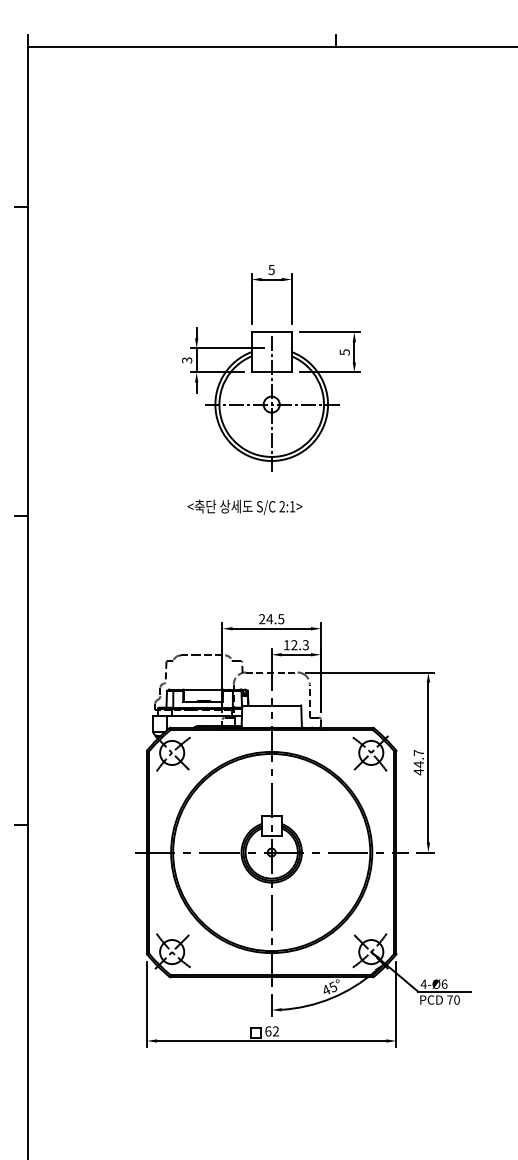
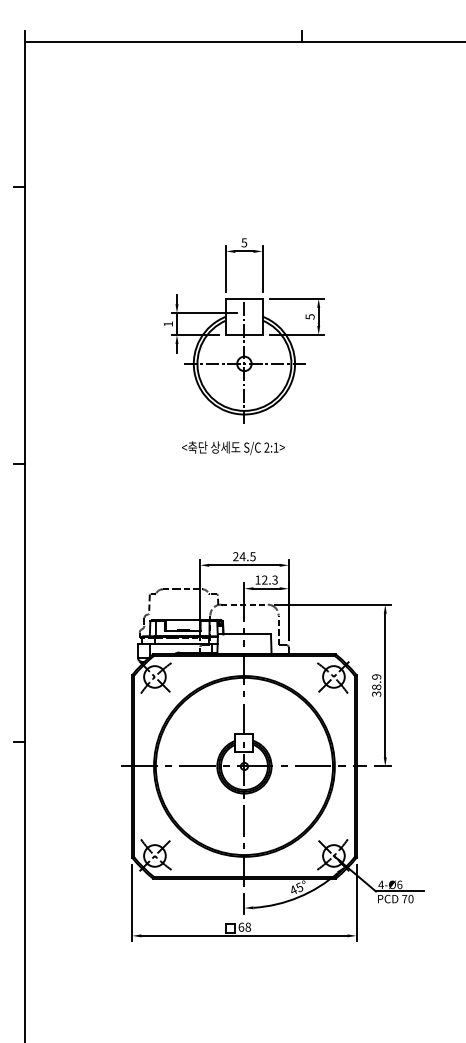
text: (186, 359) -> (167, 323), 3 -> 1
text: (245, 507) -> (233, 448), moved
text: (418, 762) -> (376, 685), 44.7 -> 38.9
text: (276, 1030) -> (248, 926), 62 -> 68

